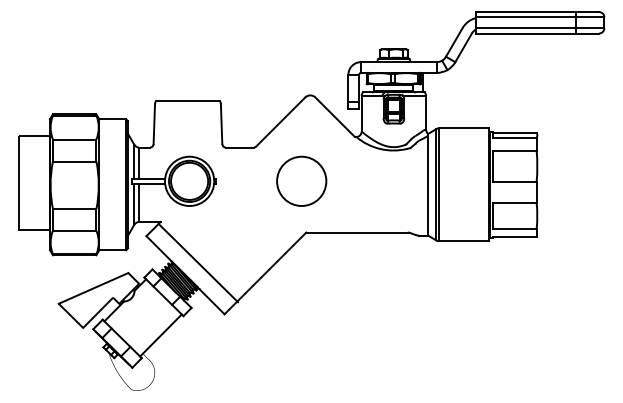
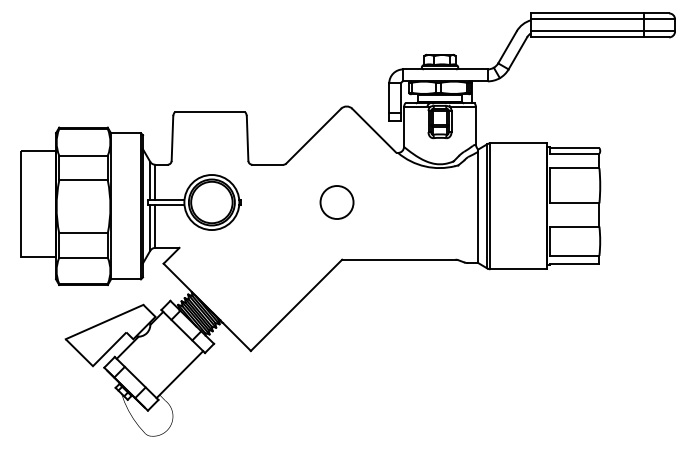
circle: (301, 181) -> (336, 202), size x0.6
line: (198, 262) -> (221, 293), removed

